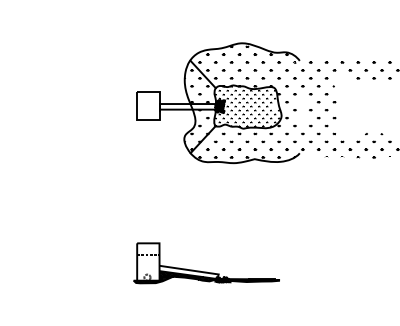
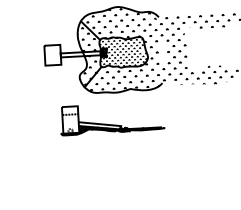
part: (206, 271) -> (112, 124), moved

